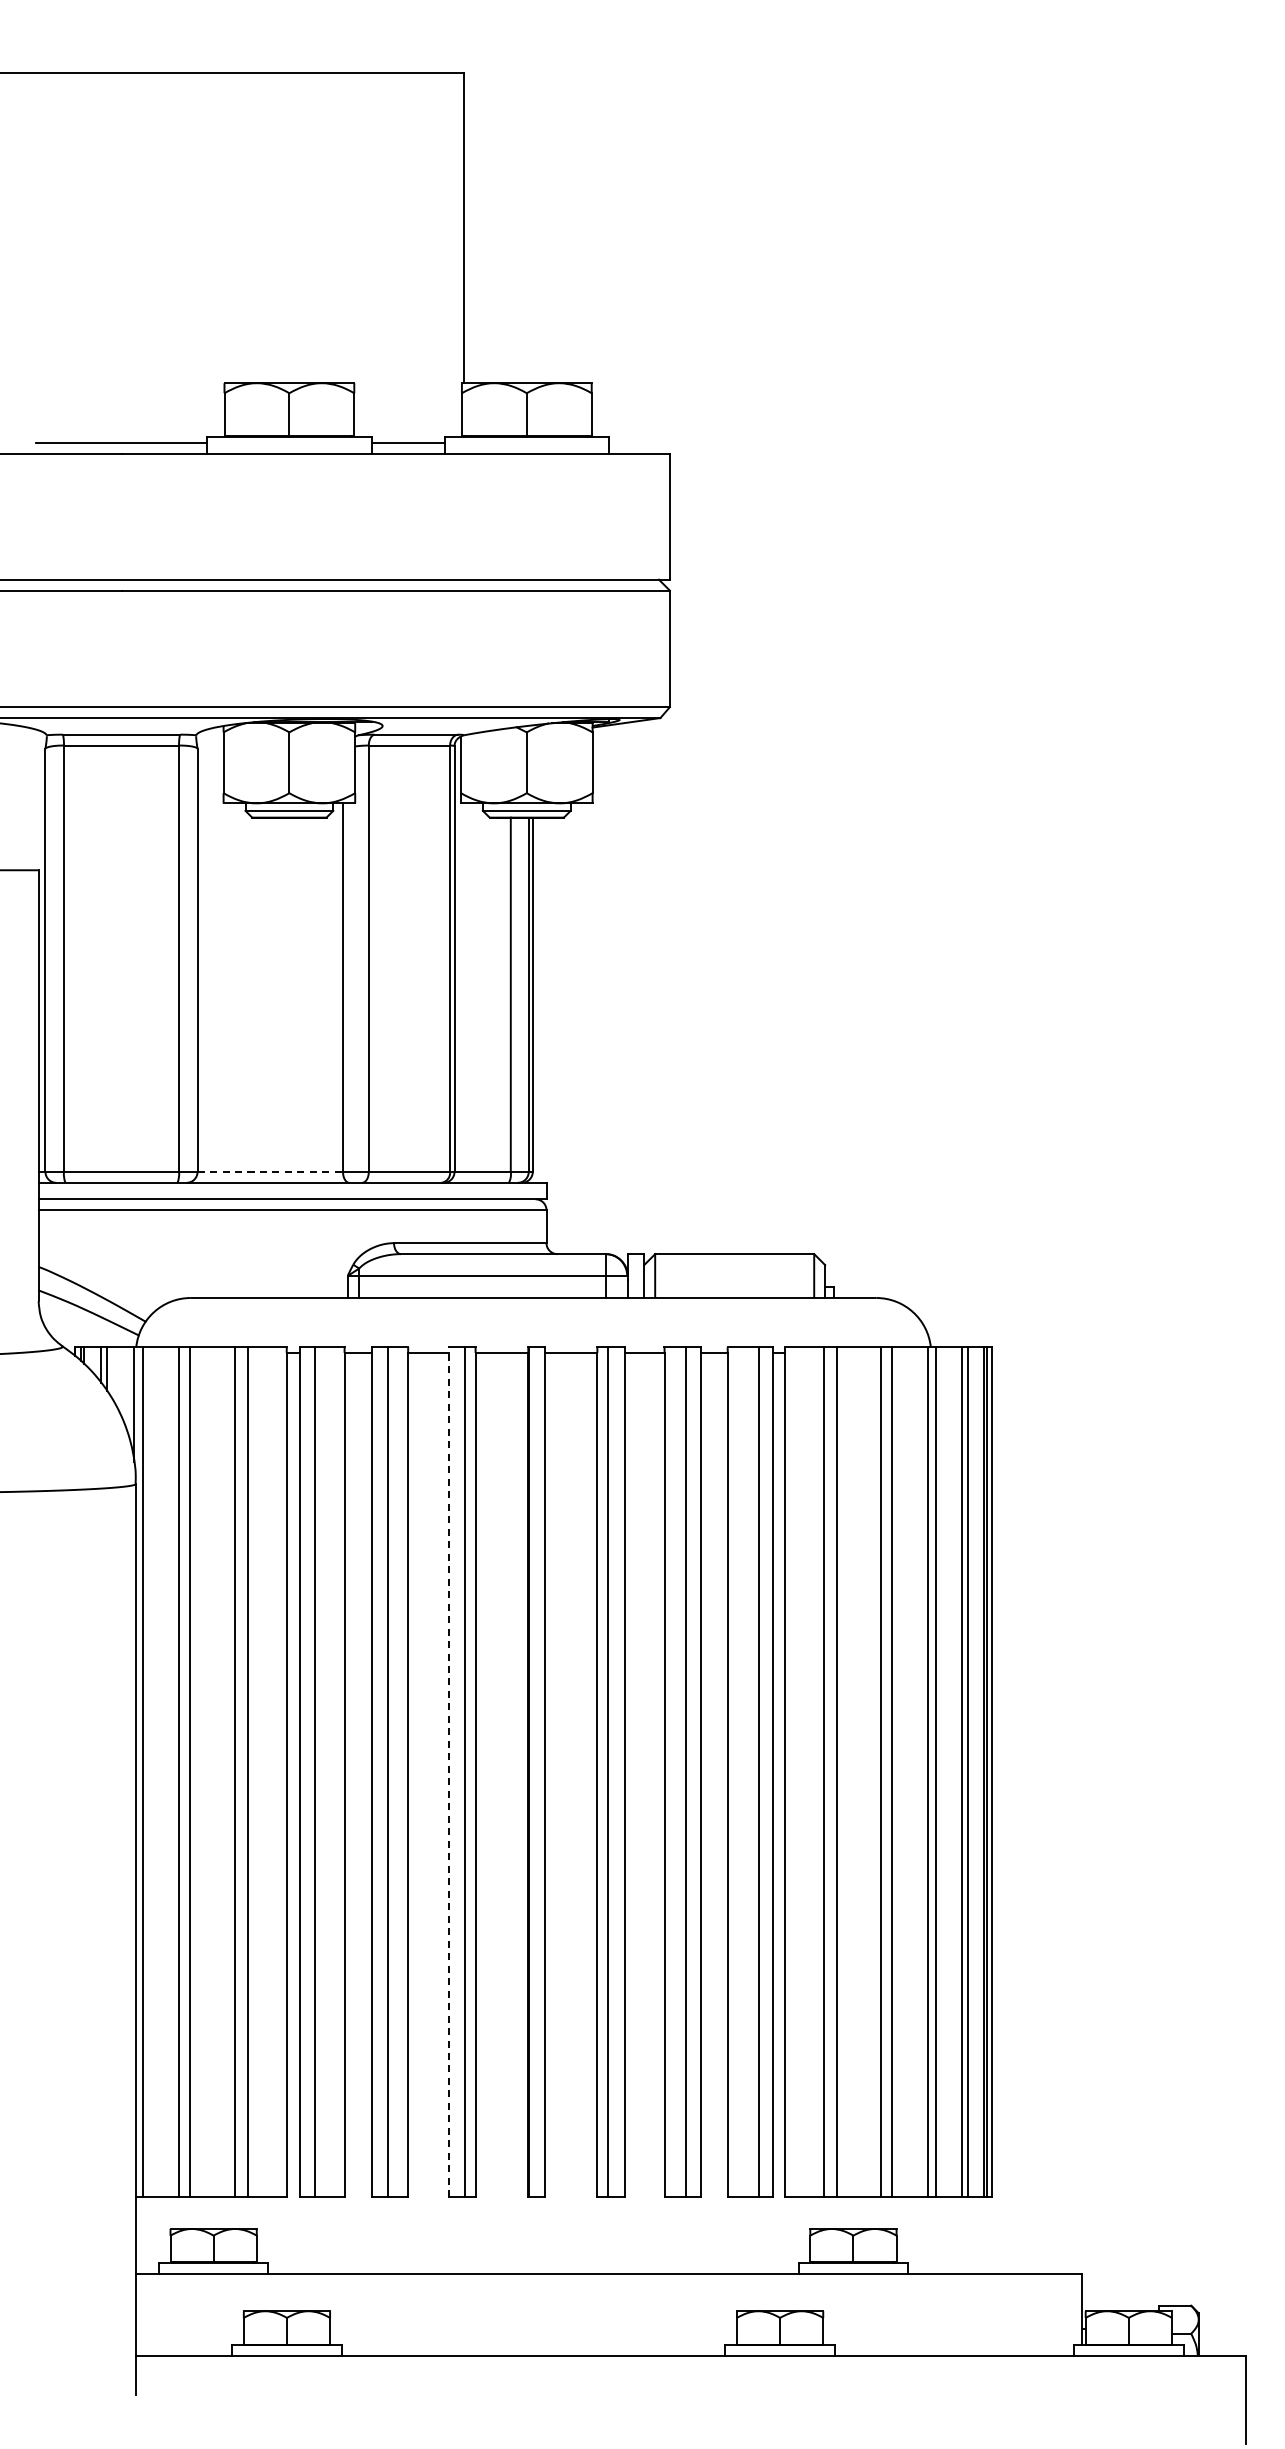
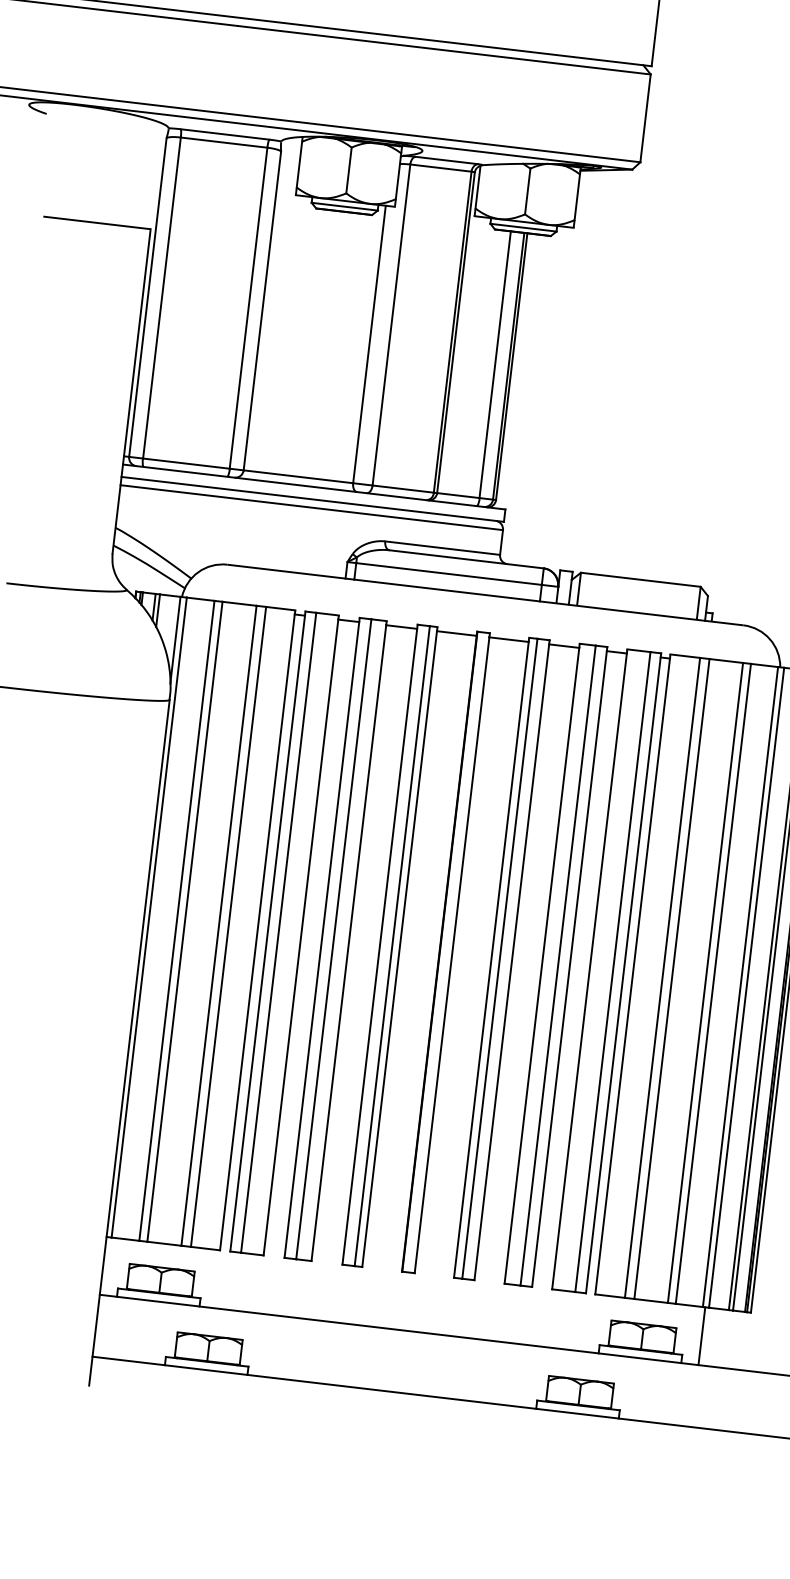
line: (270, 1171) -> (298, 476), dashed -> solid
line: (449, 1772) -> (380, 944), dashed -> solid
line: (931, 2235) -> (702, 1336), added

